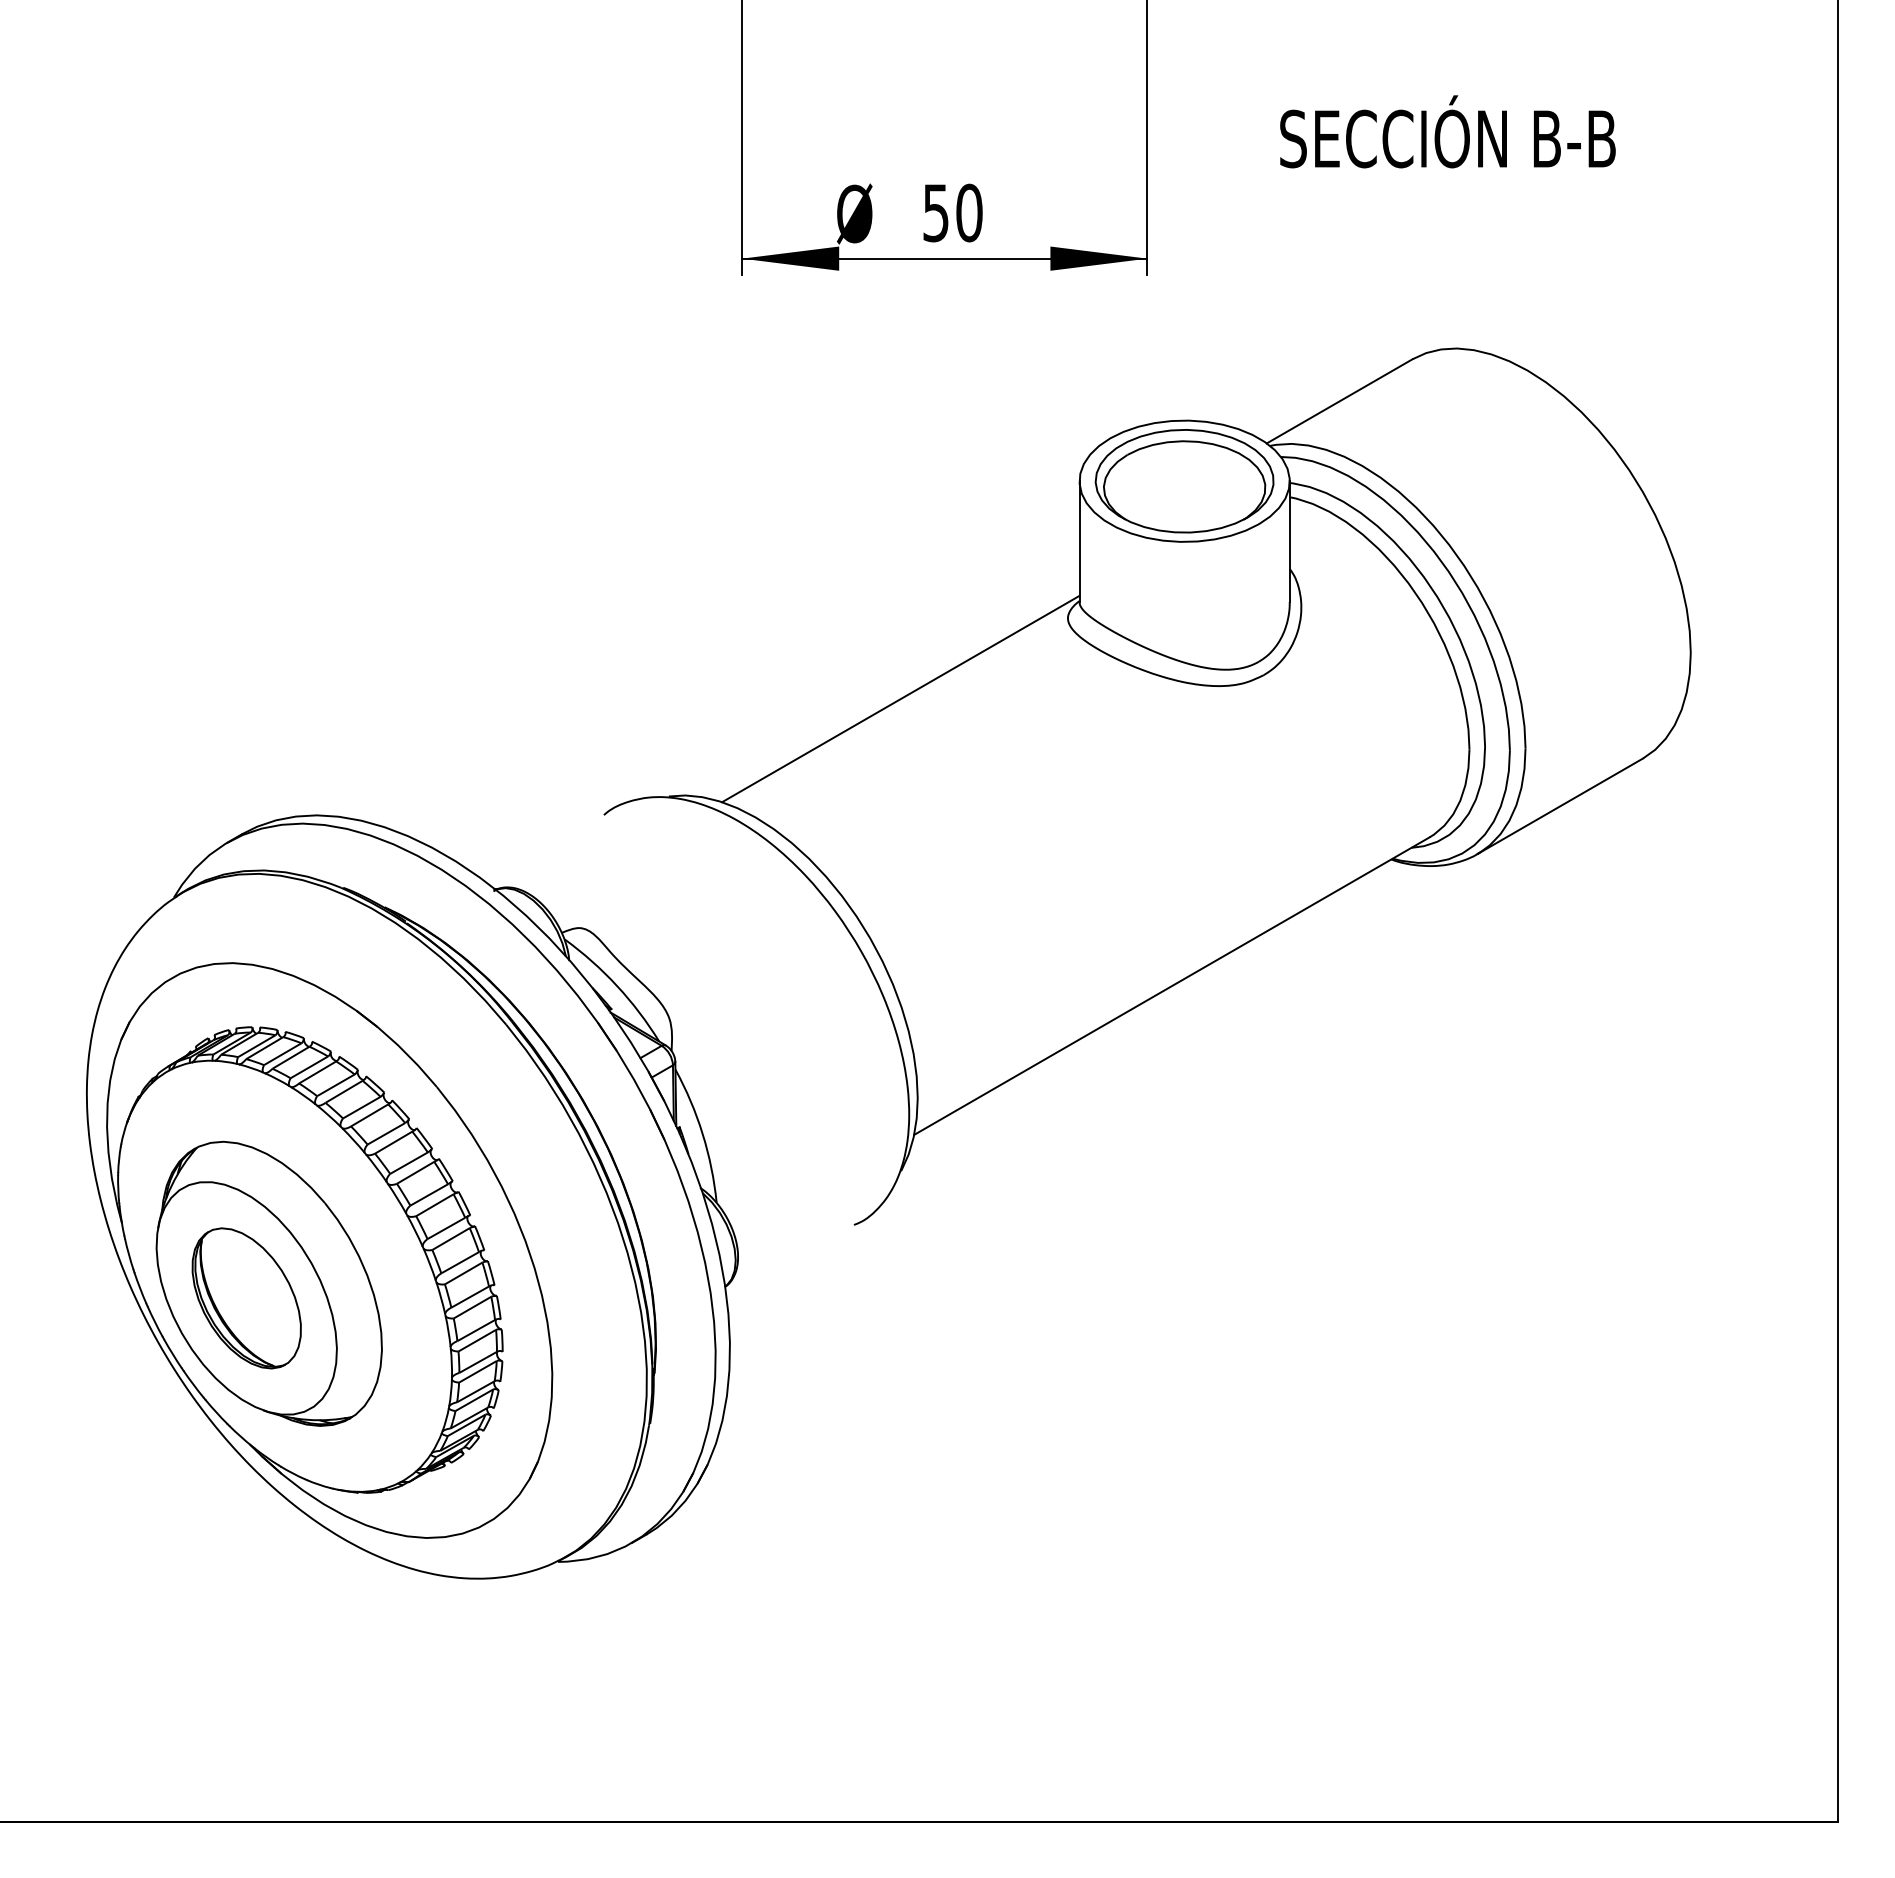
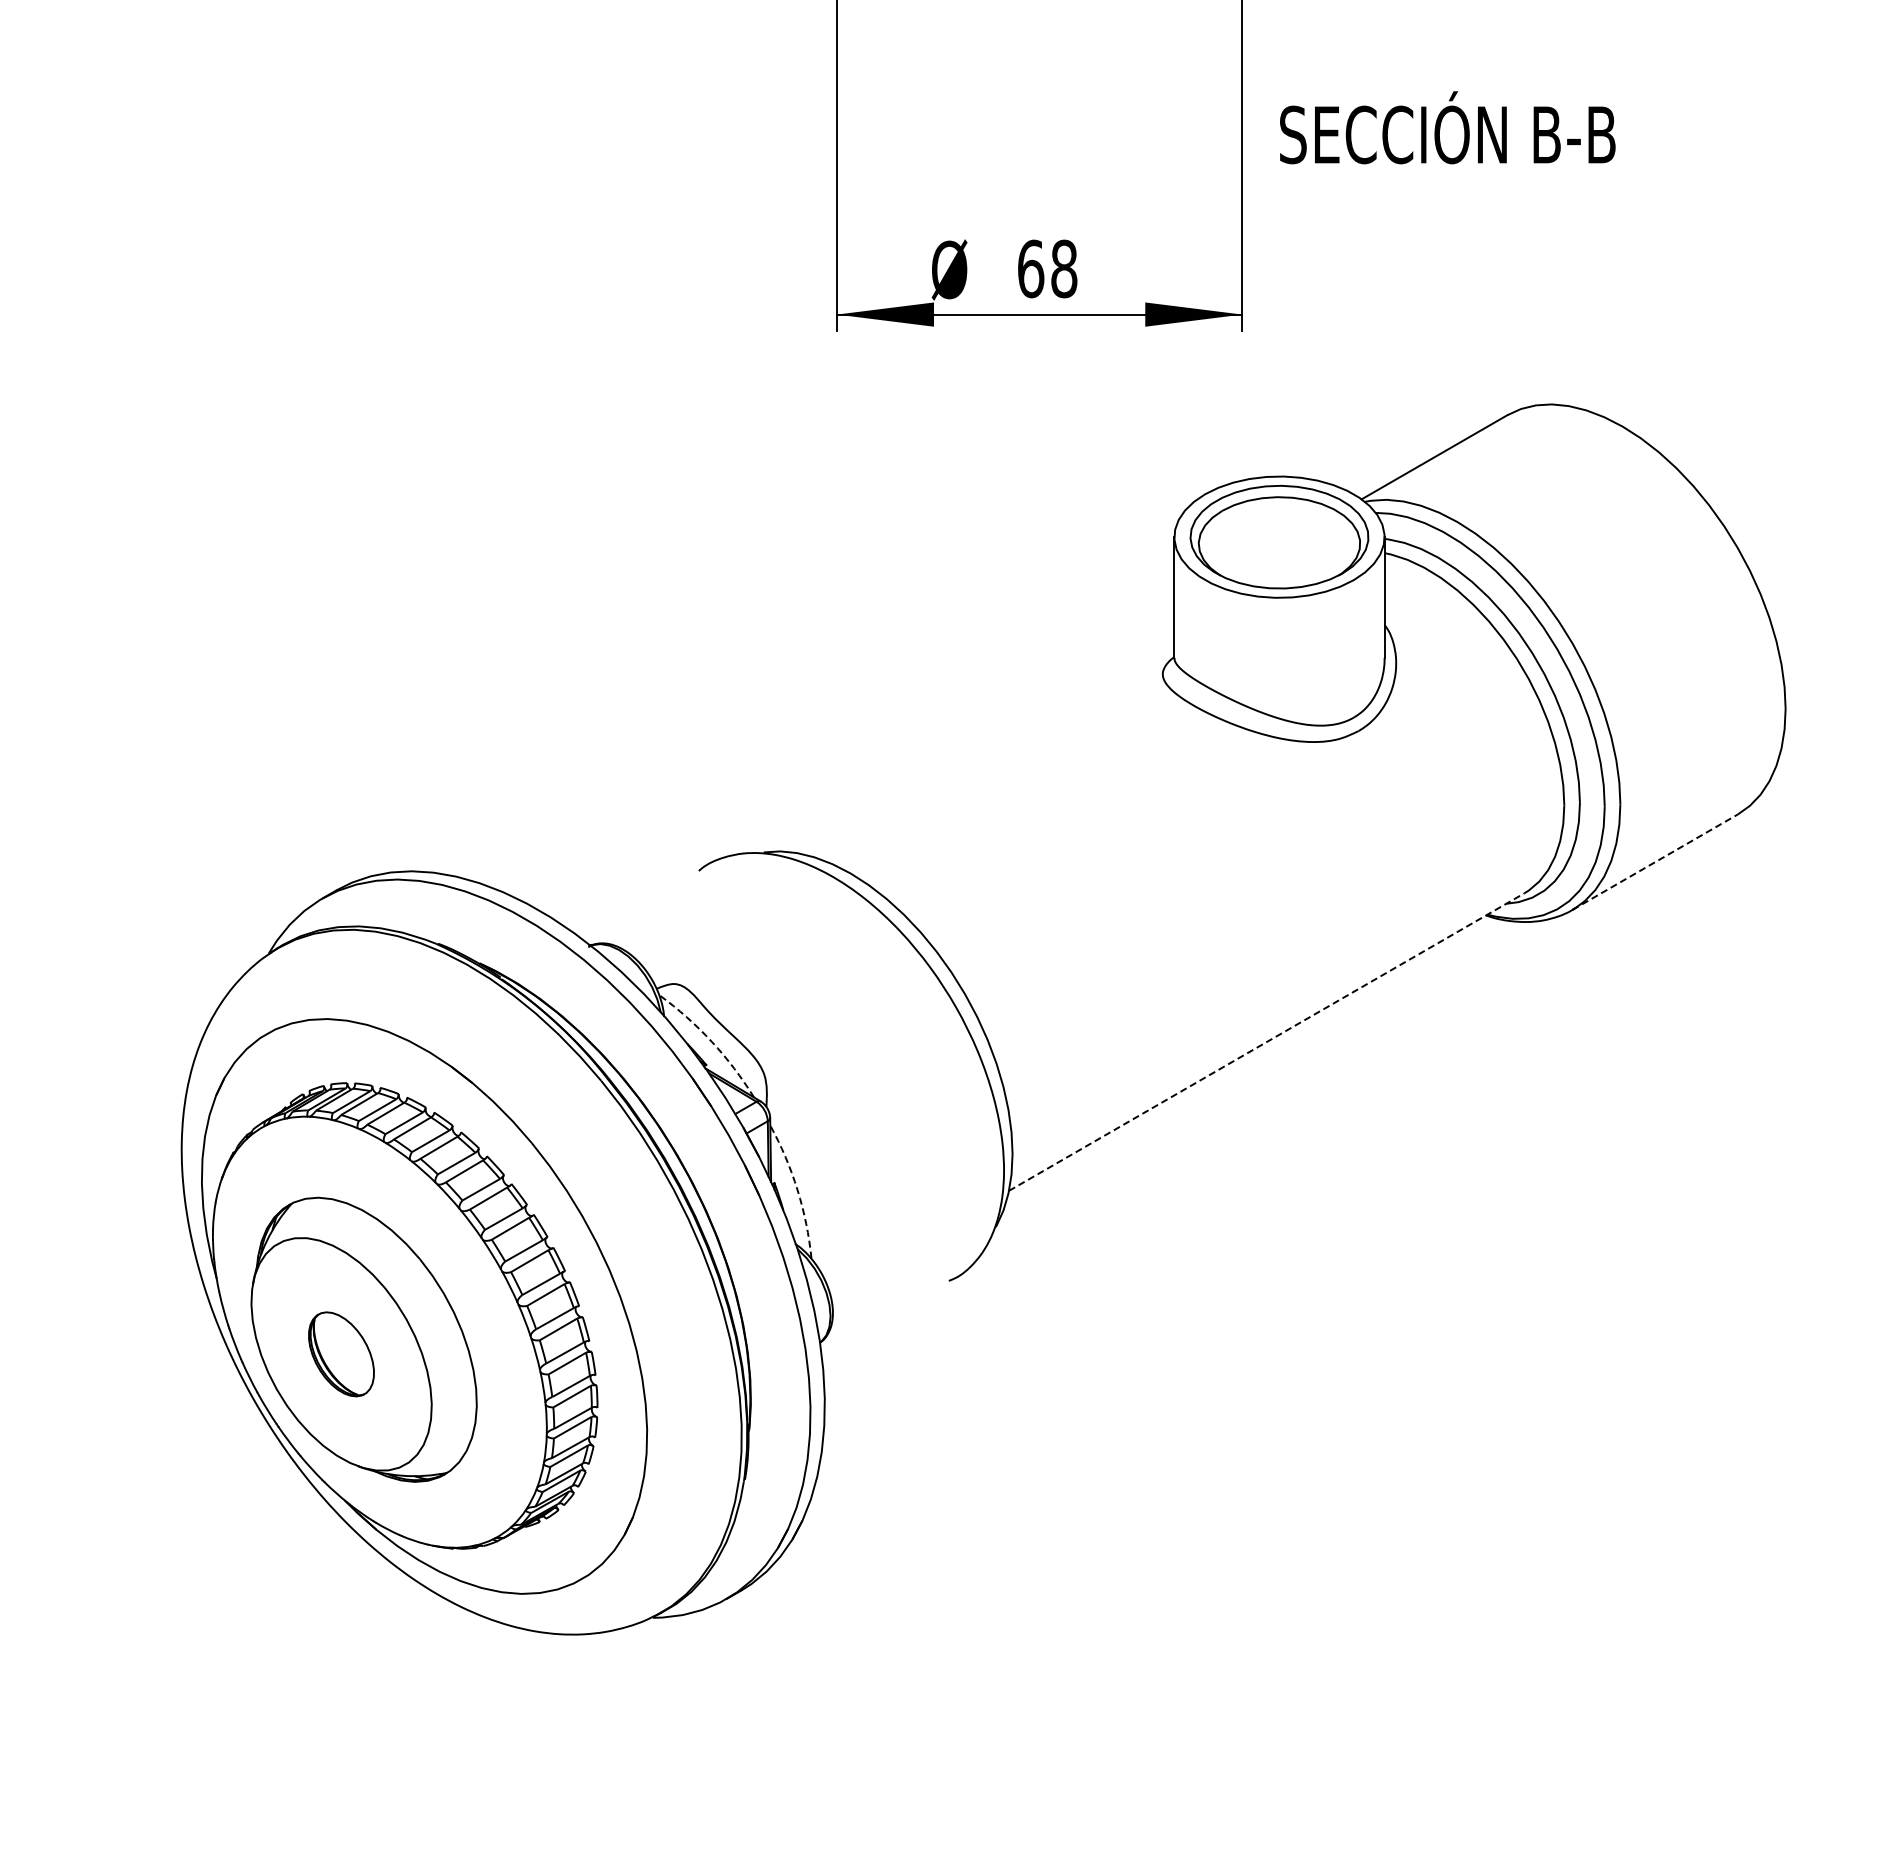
text: (1447, 131) -> (1447, 127), moved
text: (952, 212) -> (1047, 268), 50 -> 68
line: (900, 698) -> (995, 754), removed
line: (1560, 805) -> (1655, 861), solid -> dashed
arc: (617, 985) -> (712, 1041), solid -> dashed
line: (1171, 986) -> (1266, 1042), solid -> dashed
arc: (702, 1134) -> (797, 1190), solid -> dashed
part: (246, 1298) -> (341, 1354), size x0.6

